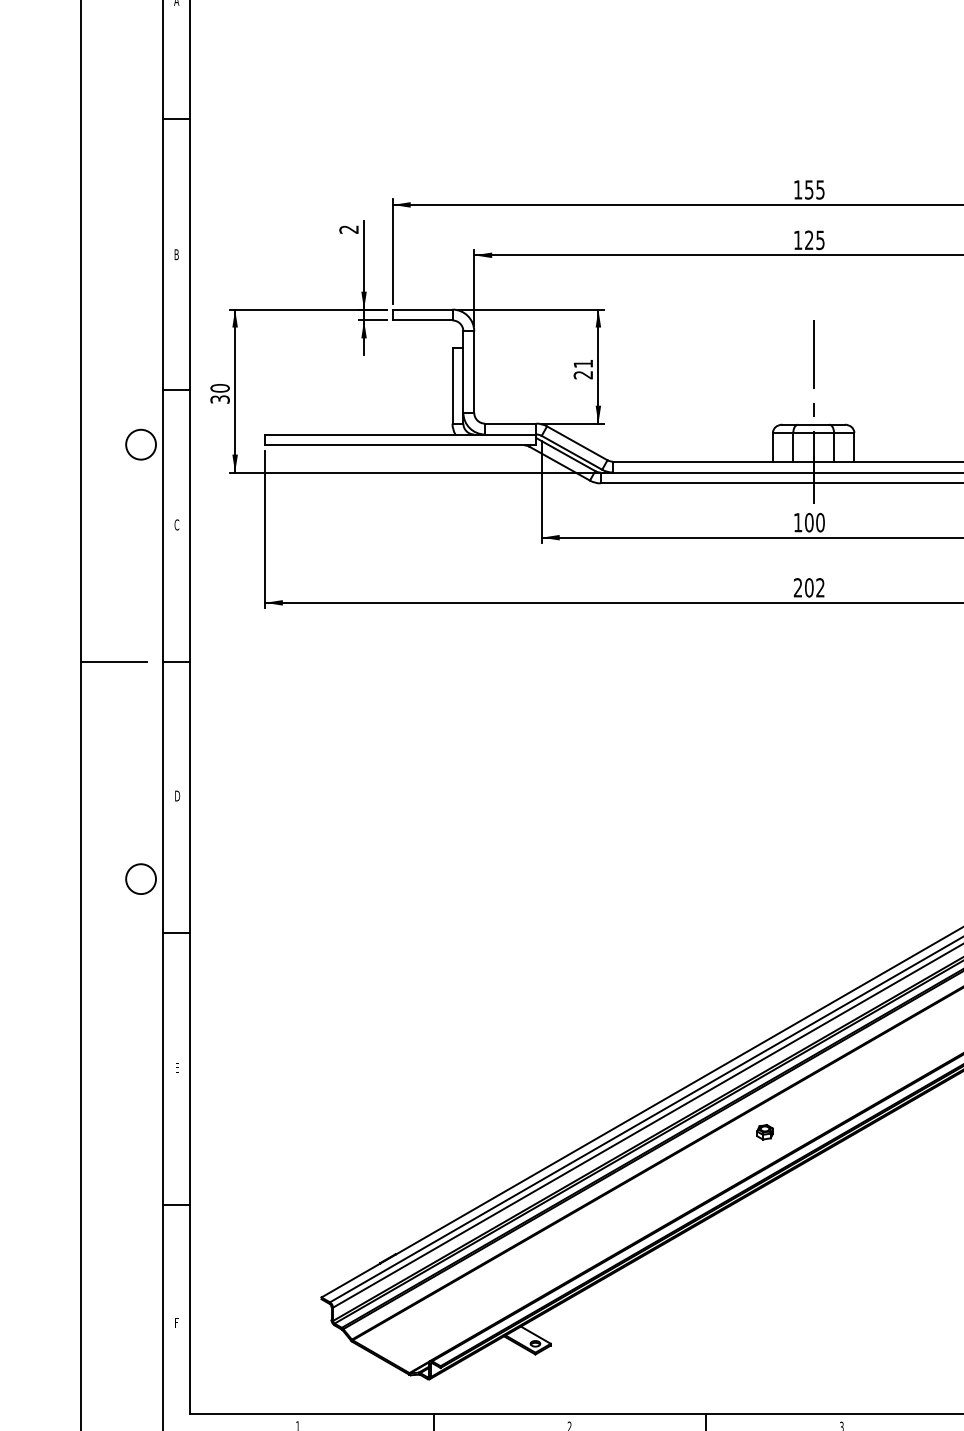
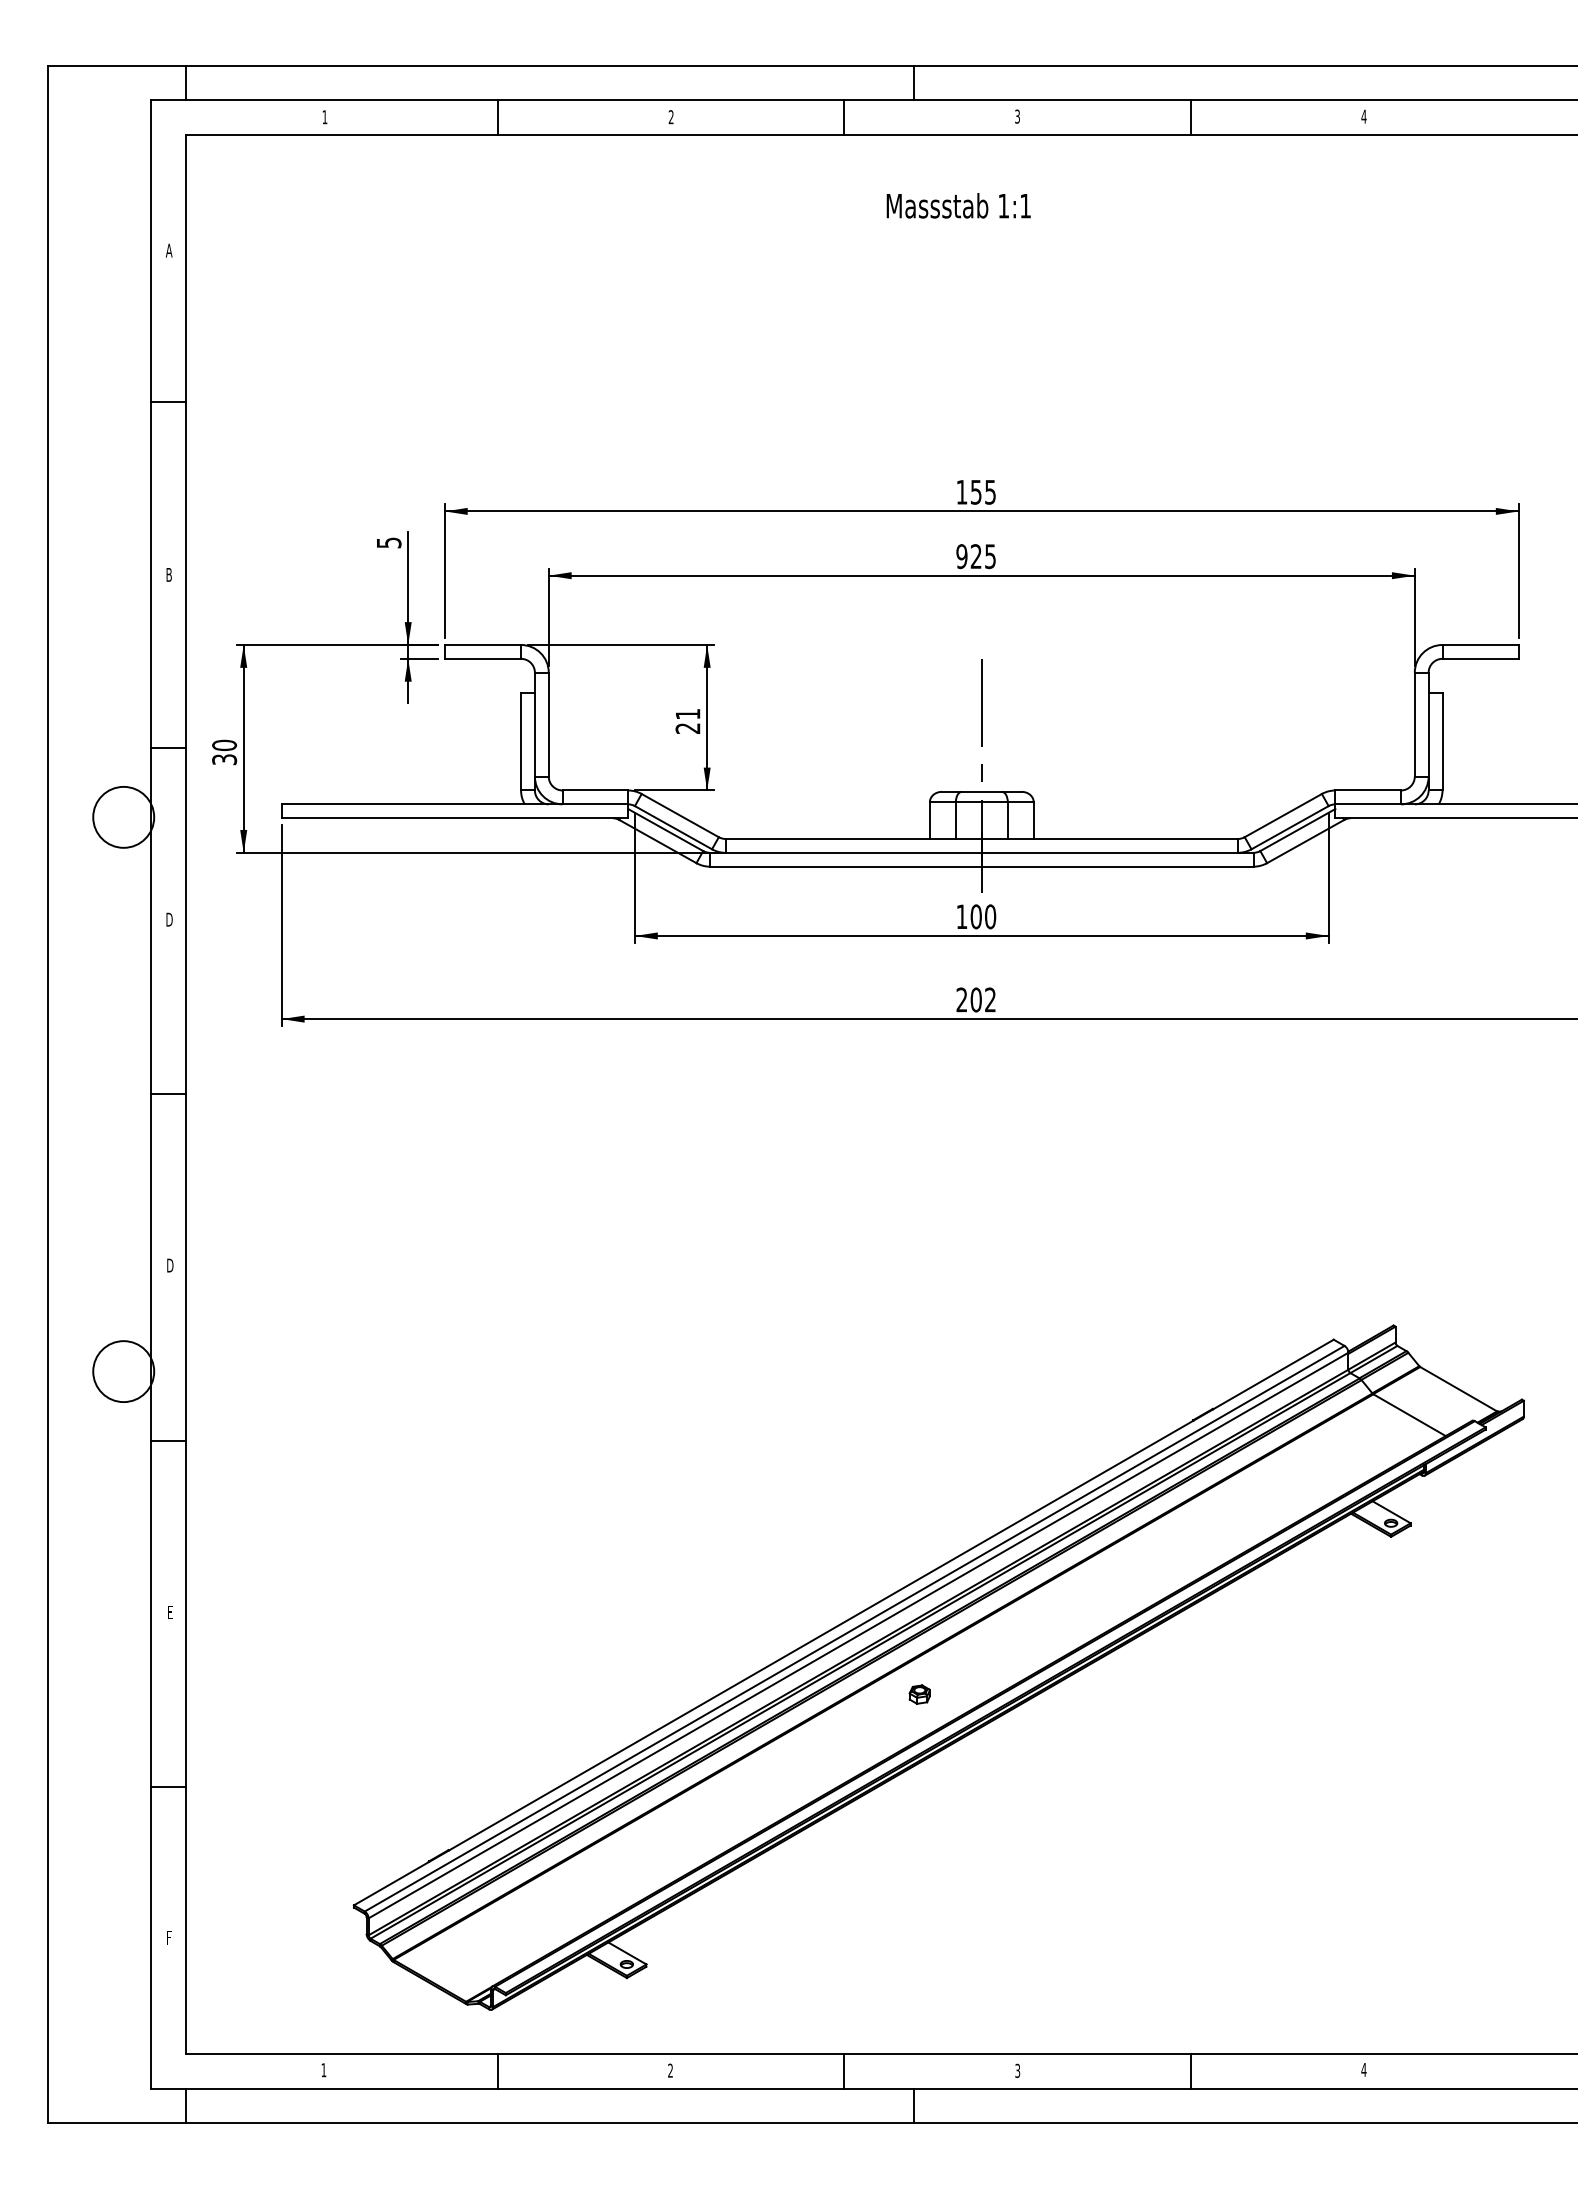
text: (348, 229) -> (388, 542), 2 -> 5
text: (797, 240) -> (961, 556), 125 -> 925
circle: (140, 444) -> (123, 817), size x1.6
text: (176, 524) -> (169, 919), C -> D
line: (113, 661) -> (88, 1094), removed
circle: (140, 879) -> (123, 1371), size x1.6

